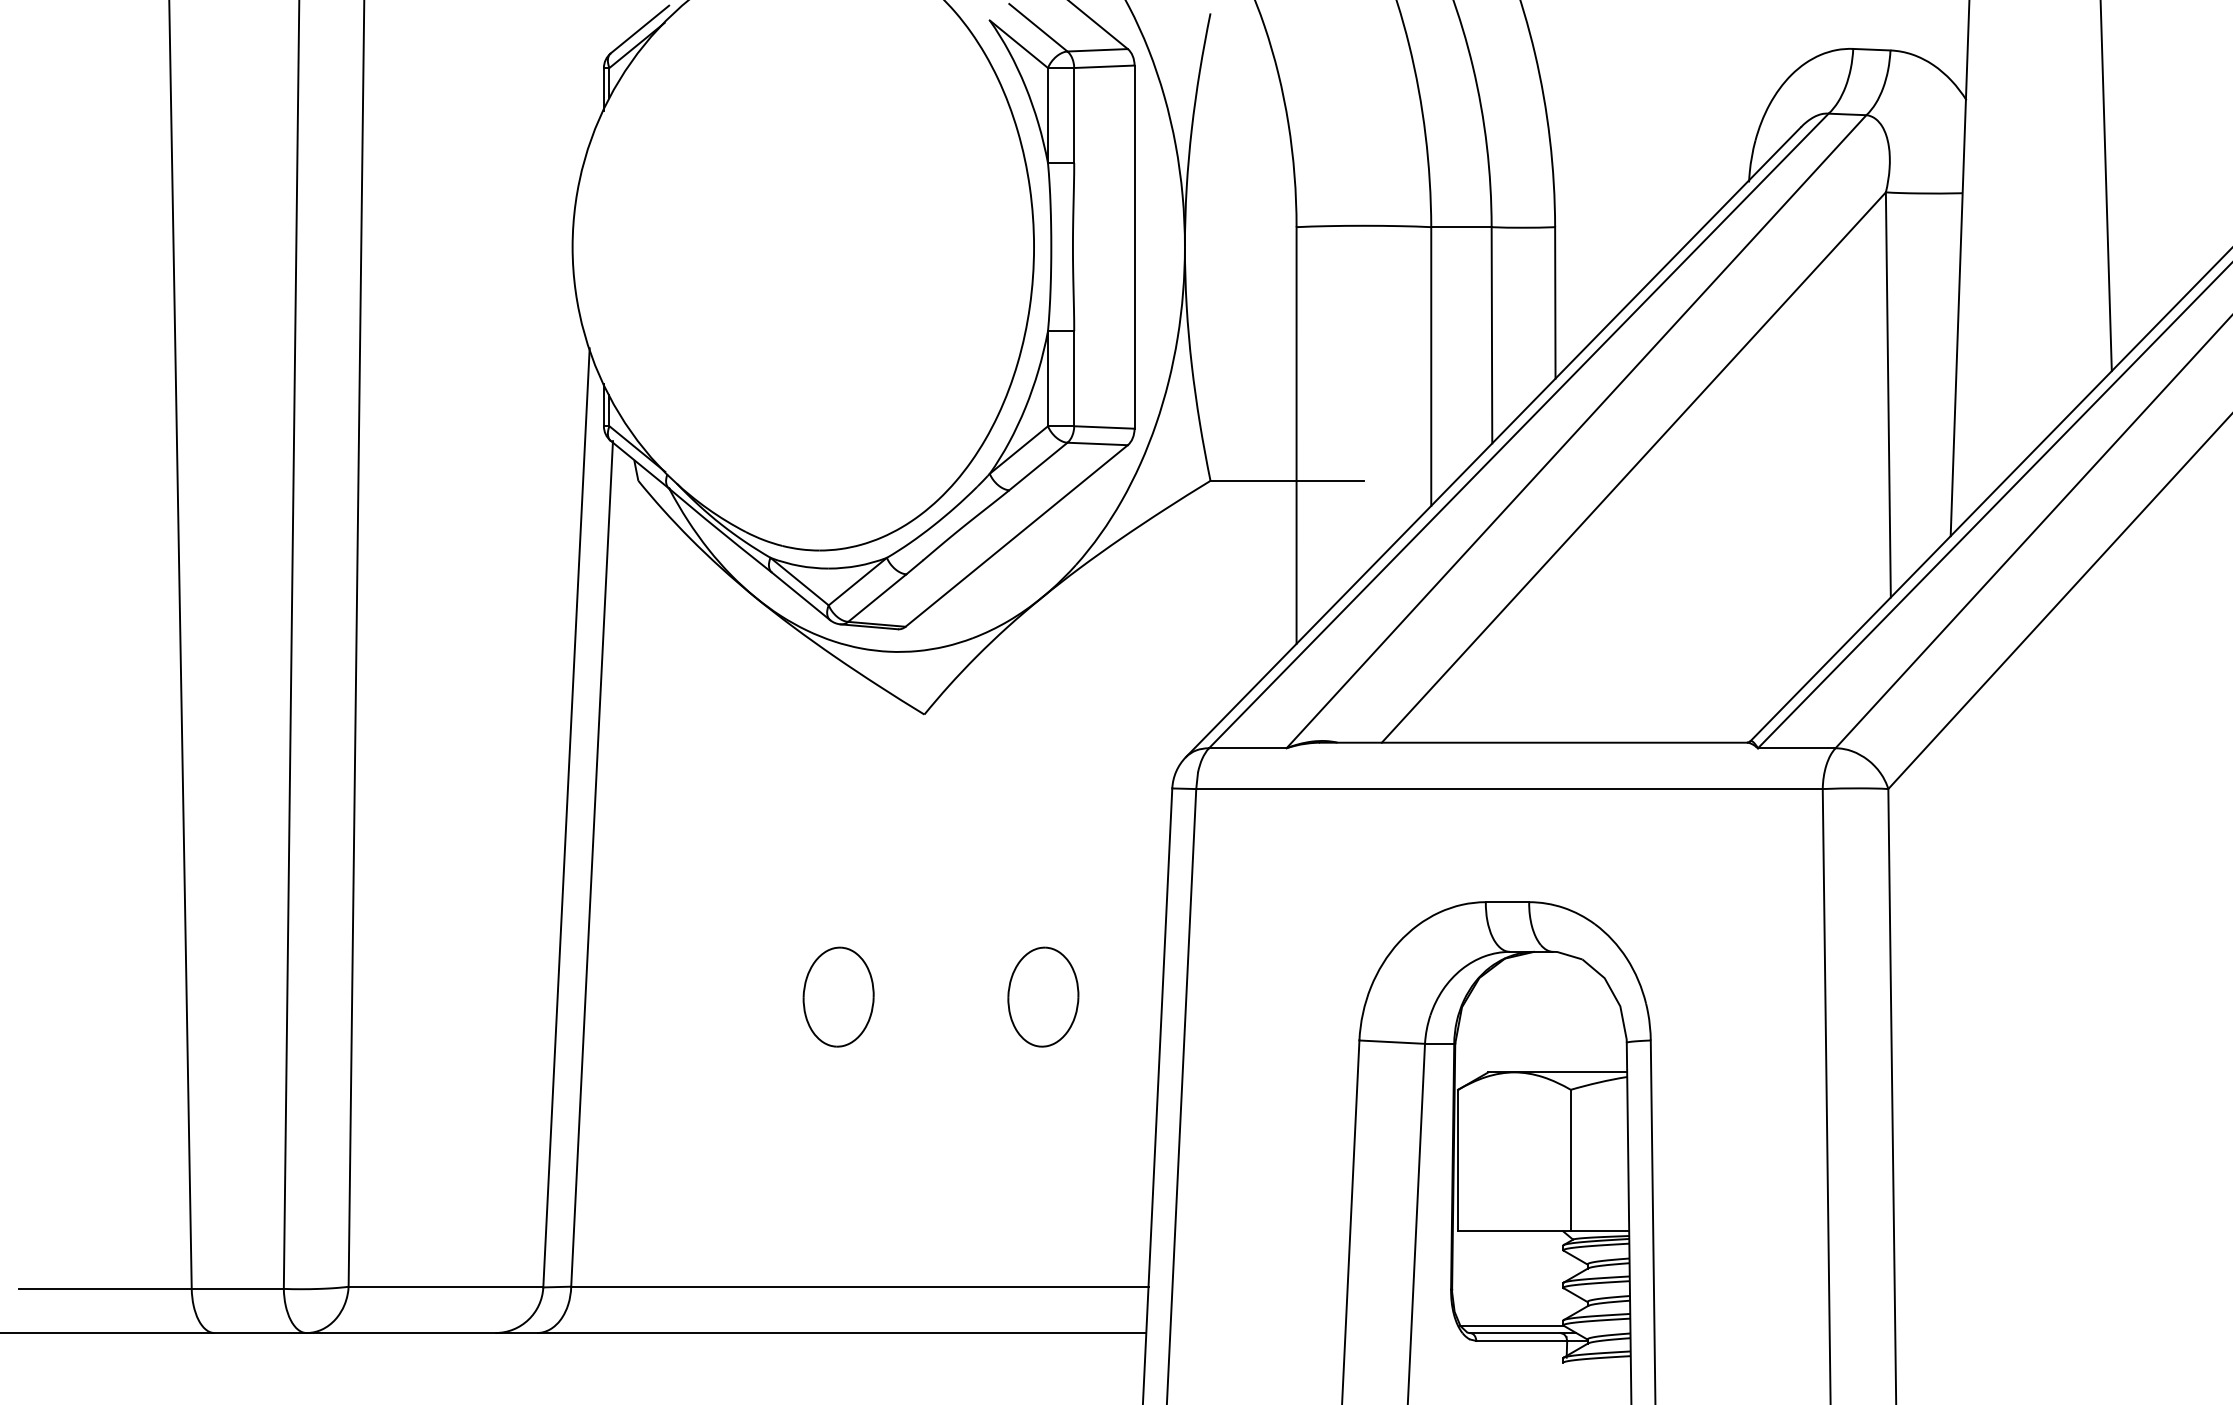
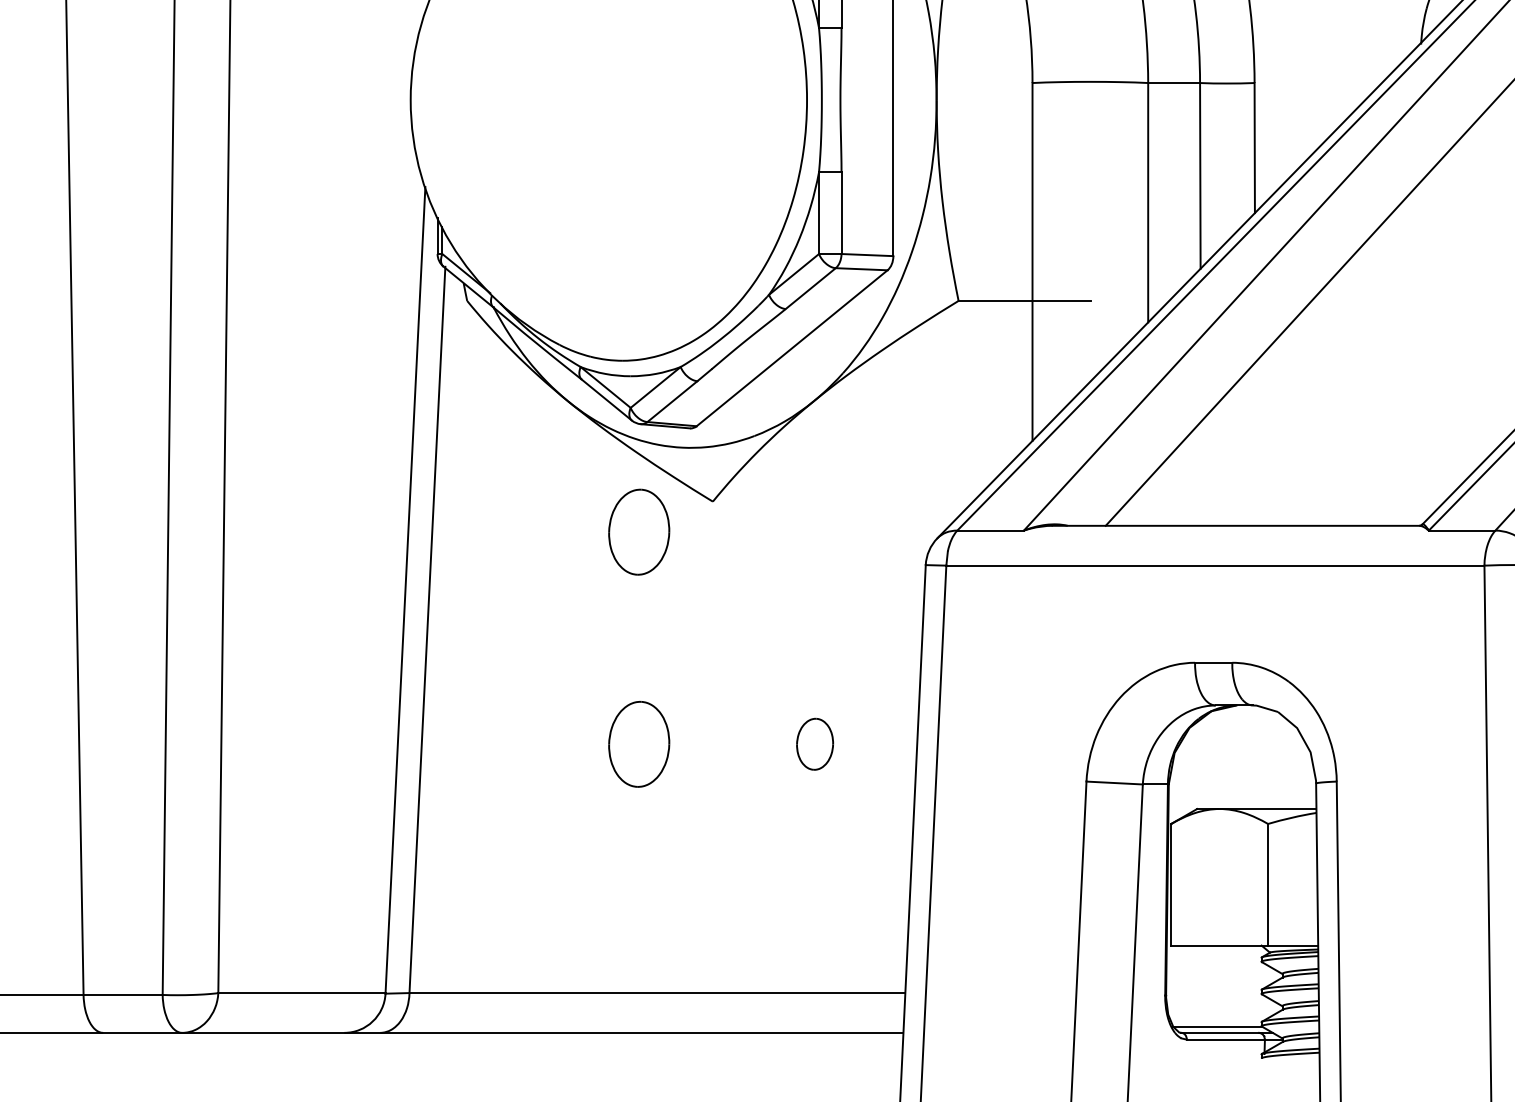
part: (838, 749) -> (639, 531), added
part: (1043, 996) -> (815, 743), size x0.6

